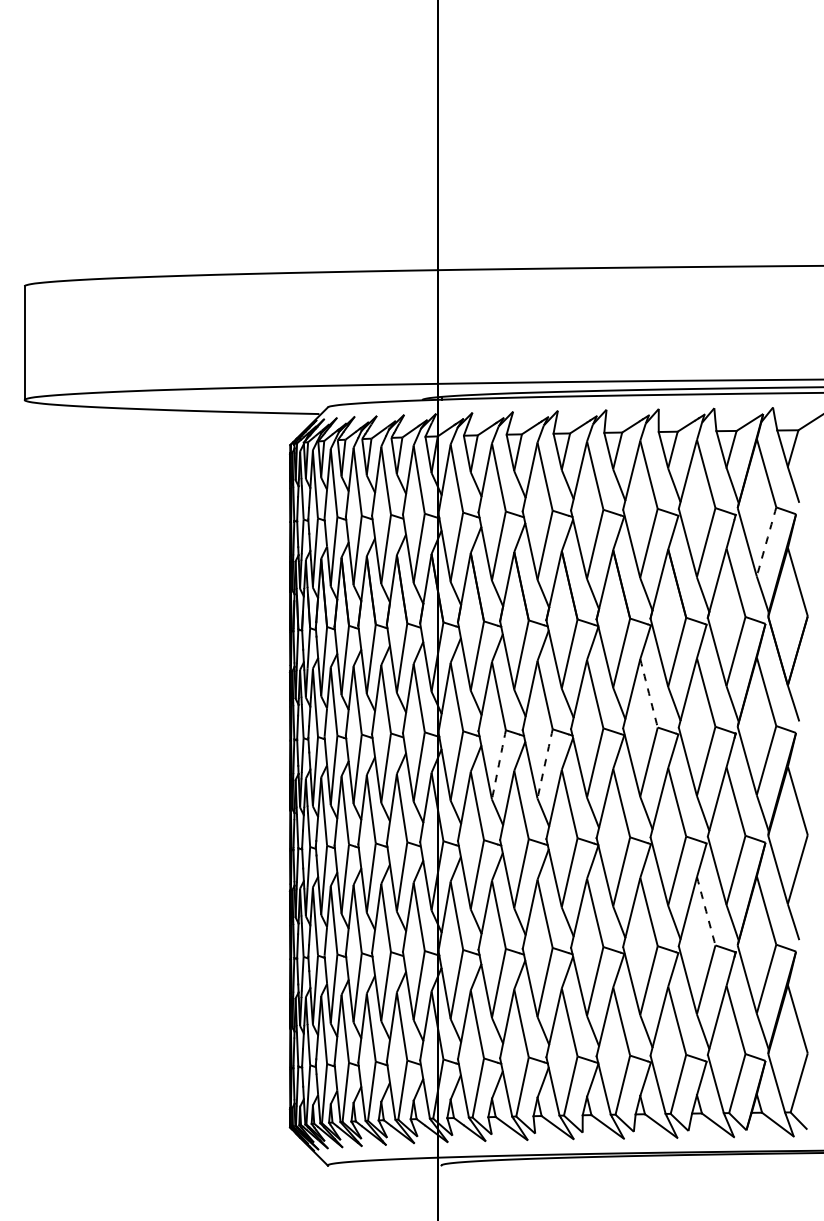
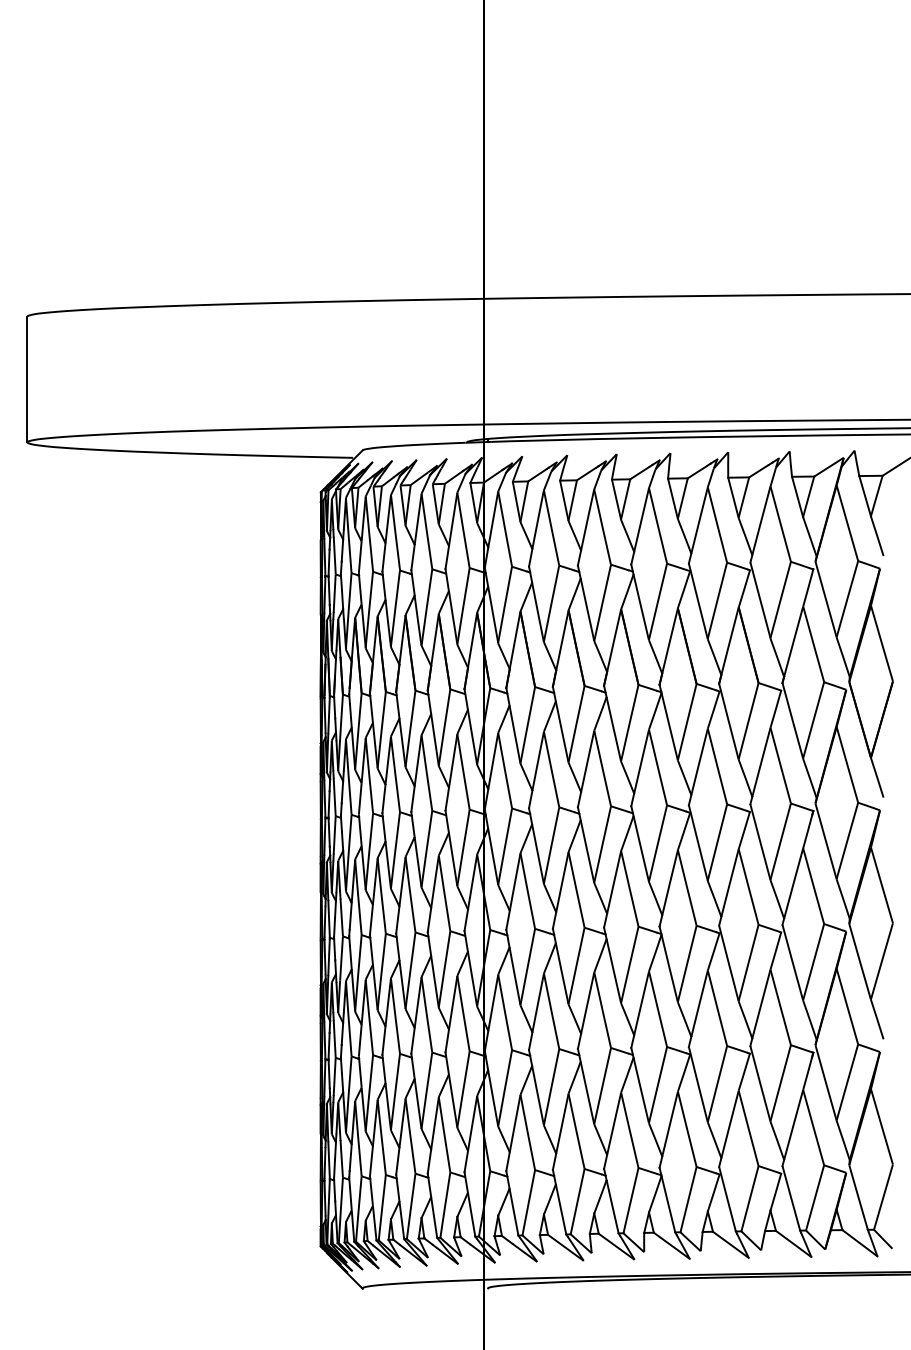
arc: (766, 541) -> (847, 598), dashed -> solid
arc: (648, 693) -> (716, 766), dashed -> solid
arc: (545, 763) -> (603, 844), dashed -> solid
arc: (498, 764) -> (551, 845), dashed -> solid
arc: (706, 911) -> (781, 1007), dashed -> solid

